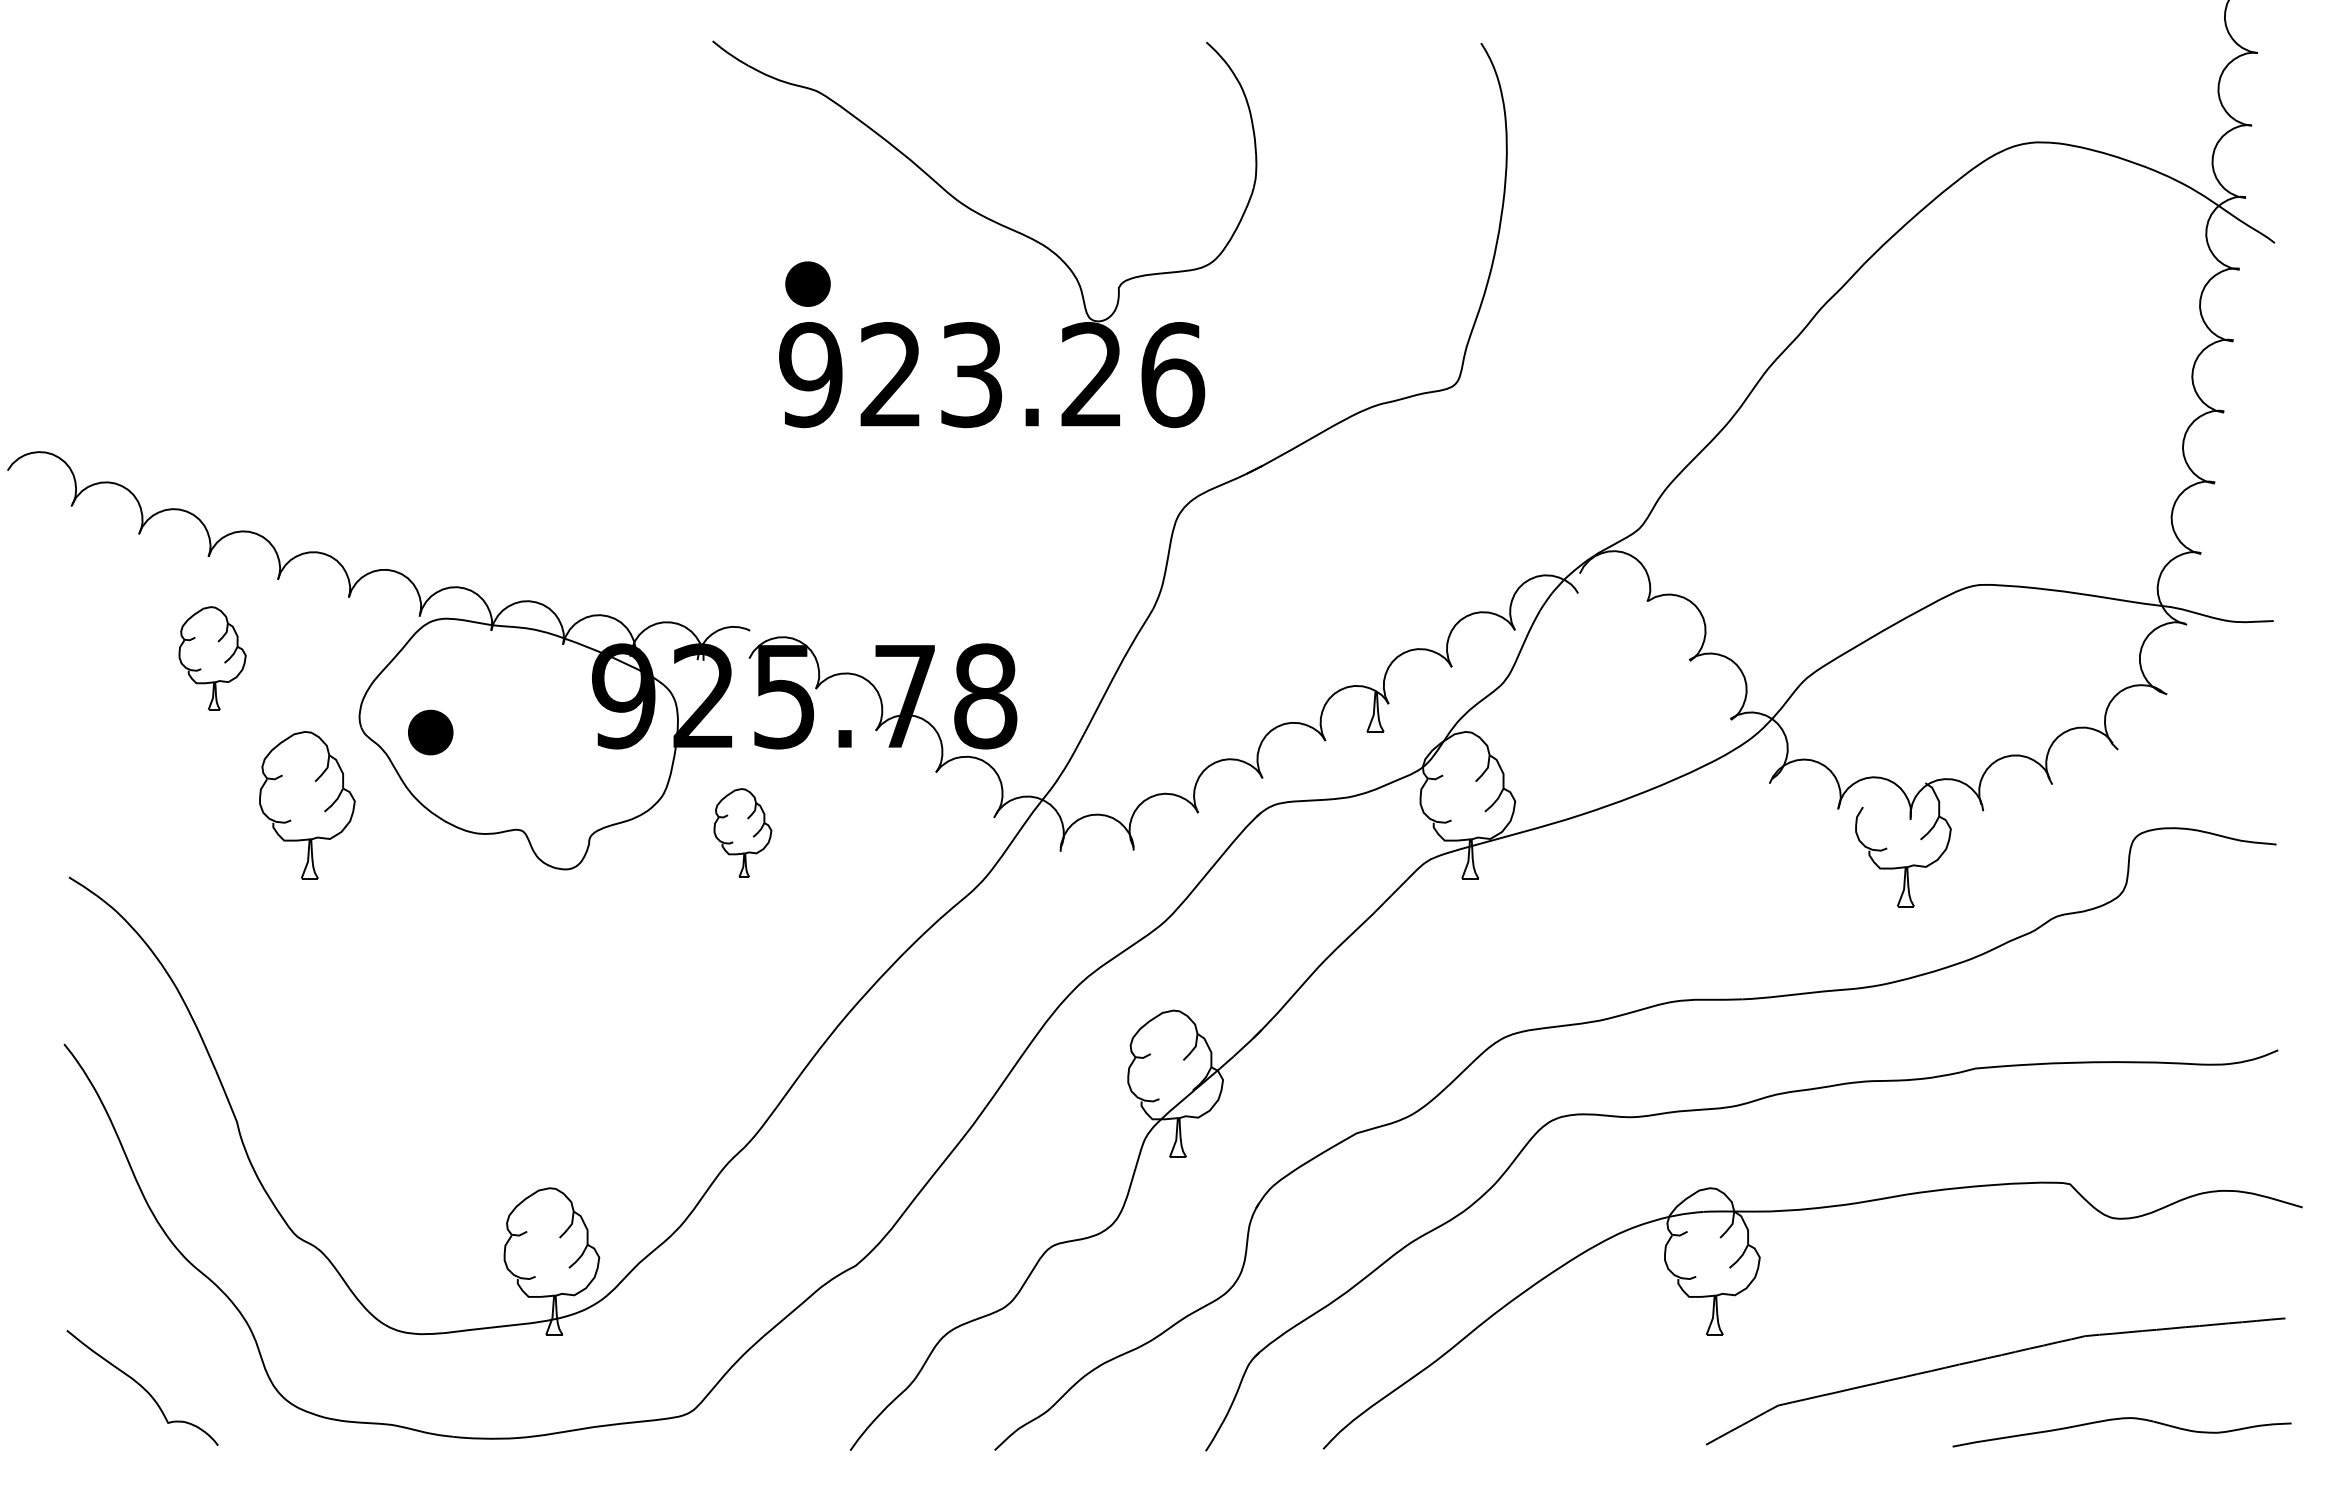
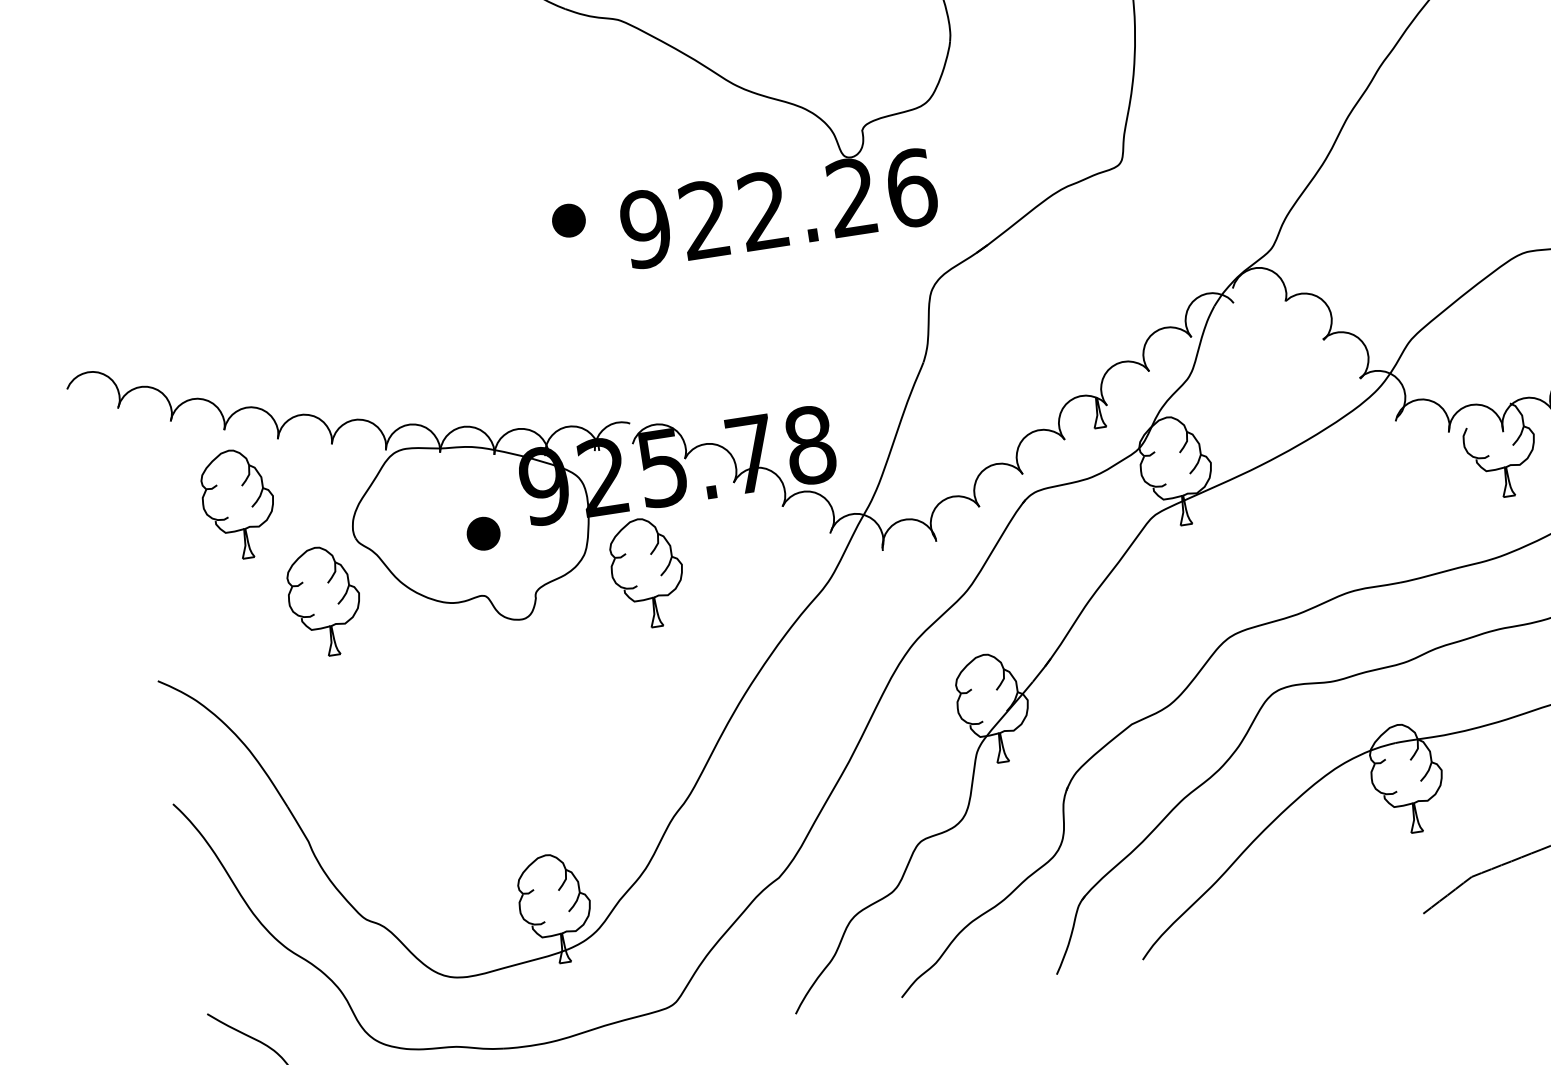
part: (807, 283) -> (568, 220), moved
text: (971, 375) -> (763, 211), 923.26 -> 922.26
part: (212, 658) -> (238, 504), size x1.43
part: (430, 732) -> (483, 533), moved
part: (742, 832) -> (647, 572), size x1.67

